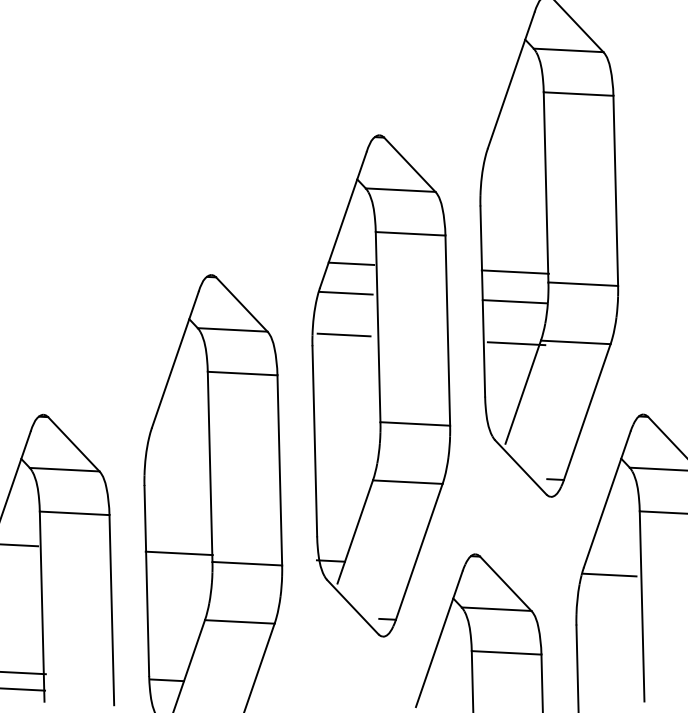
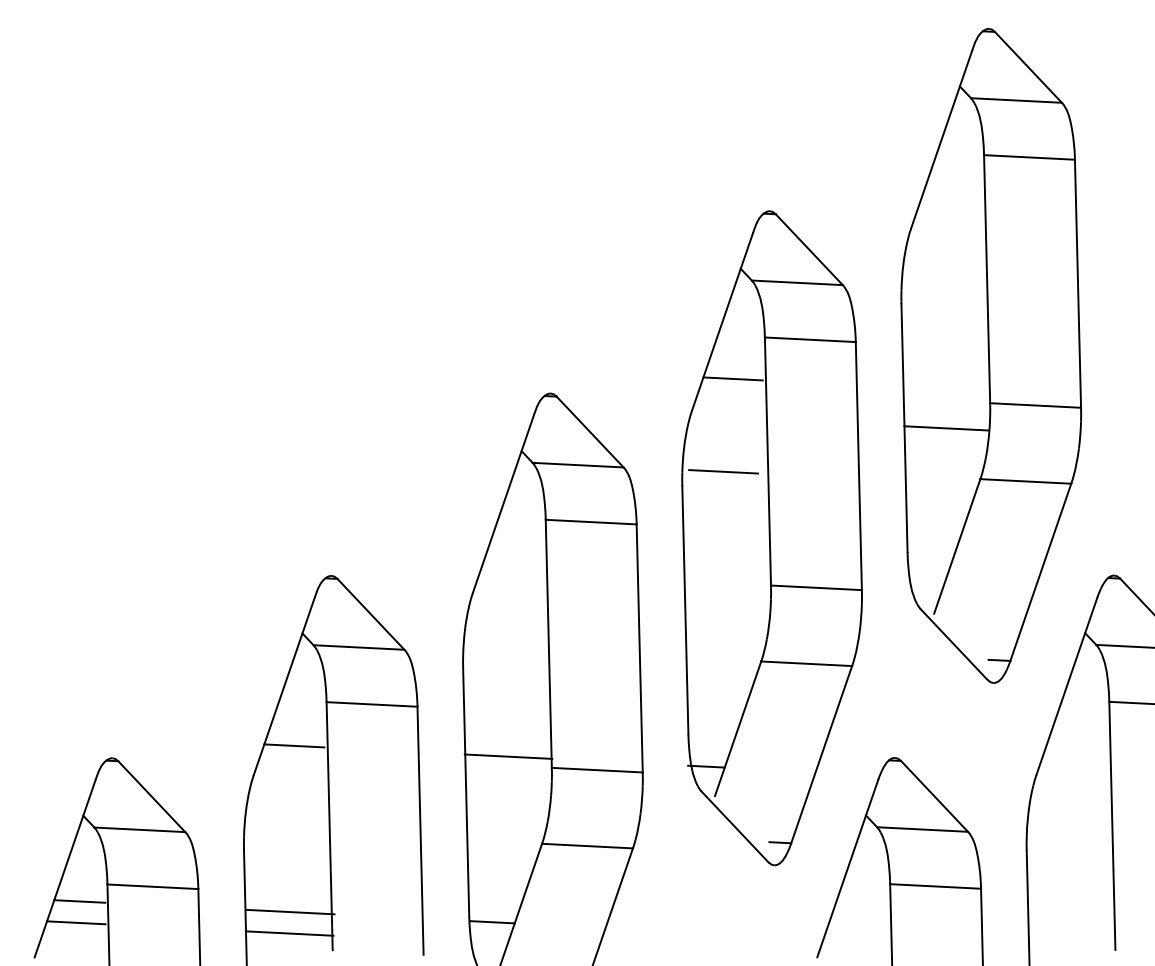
line: (514, 271) -> (946, 389), removed
line: (345, 293) -> (725, 417), removed
line: (516, 343) -> (948, 483), removed
line: (610, 574) -> (1070, 784), removed

